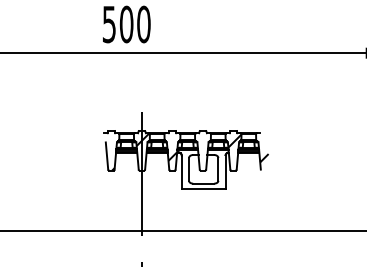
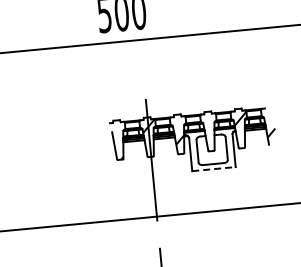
line: (203, 188) -> (213, 168), solid -> dashed

